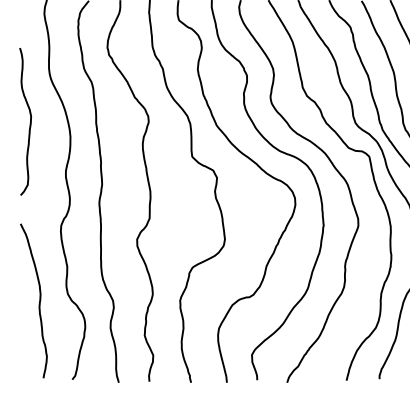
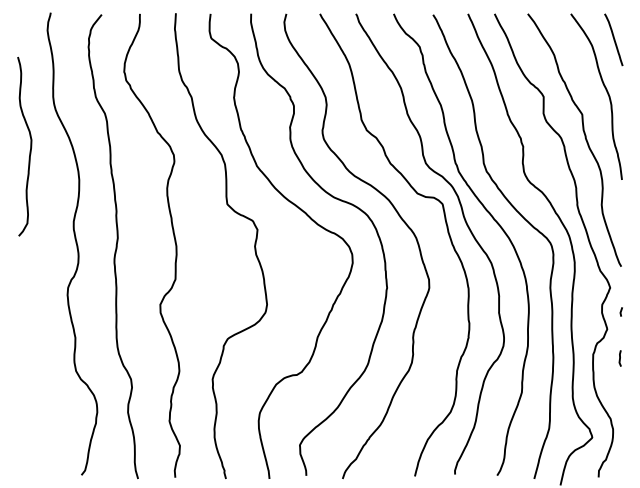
curve: (30, 121) -> (30, 146), moved
curve: (39, 300) -> (41, 379), removed

